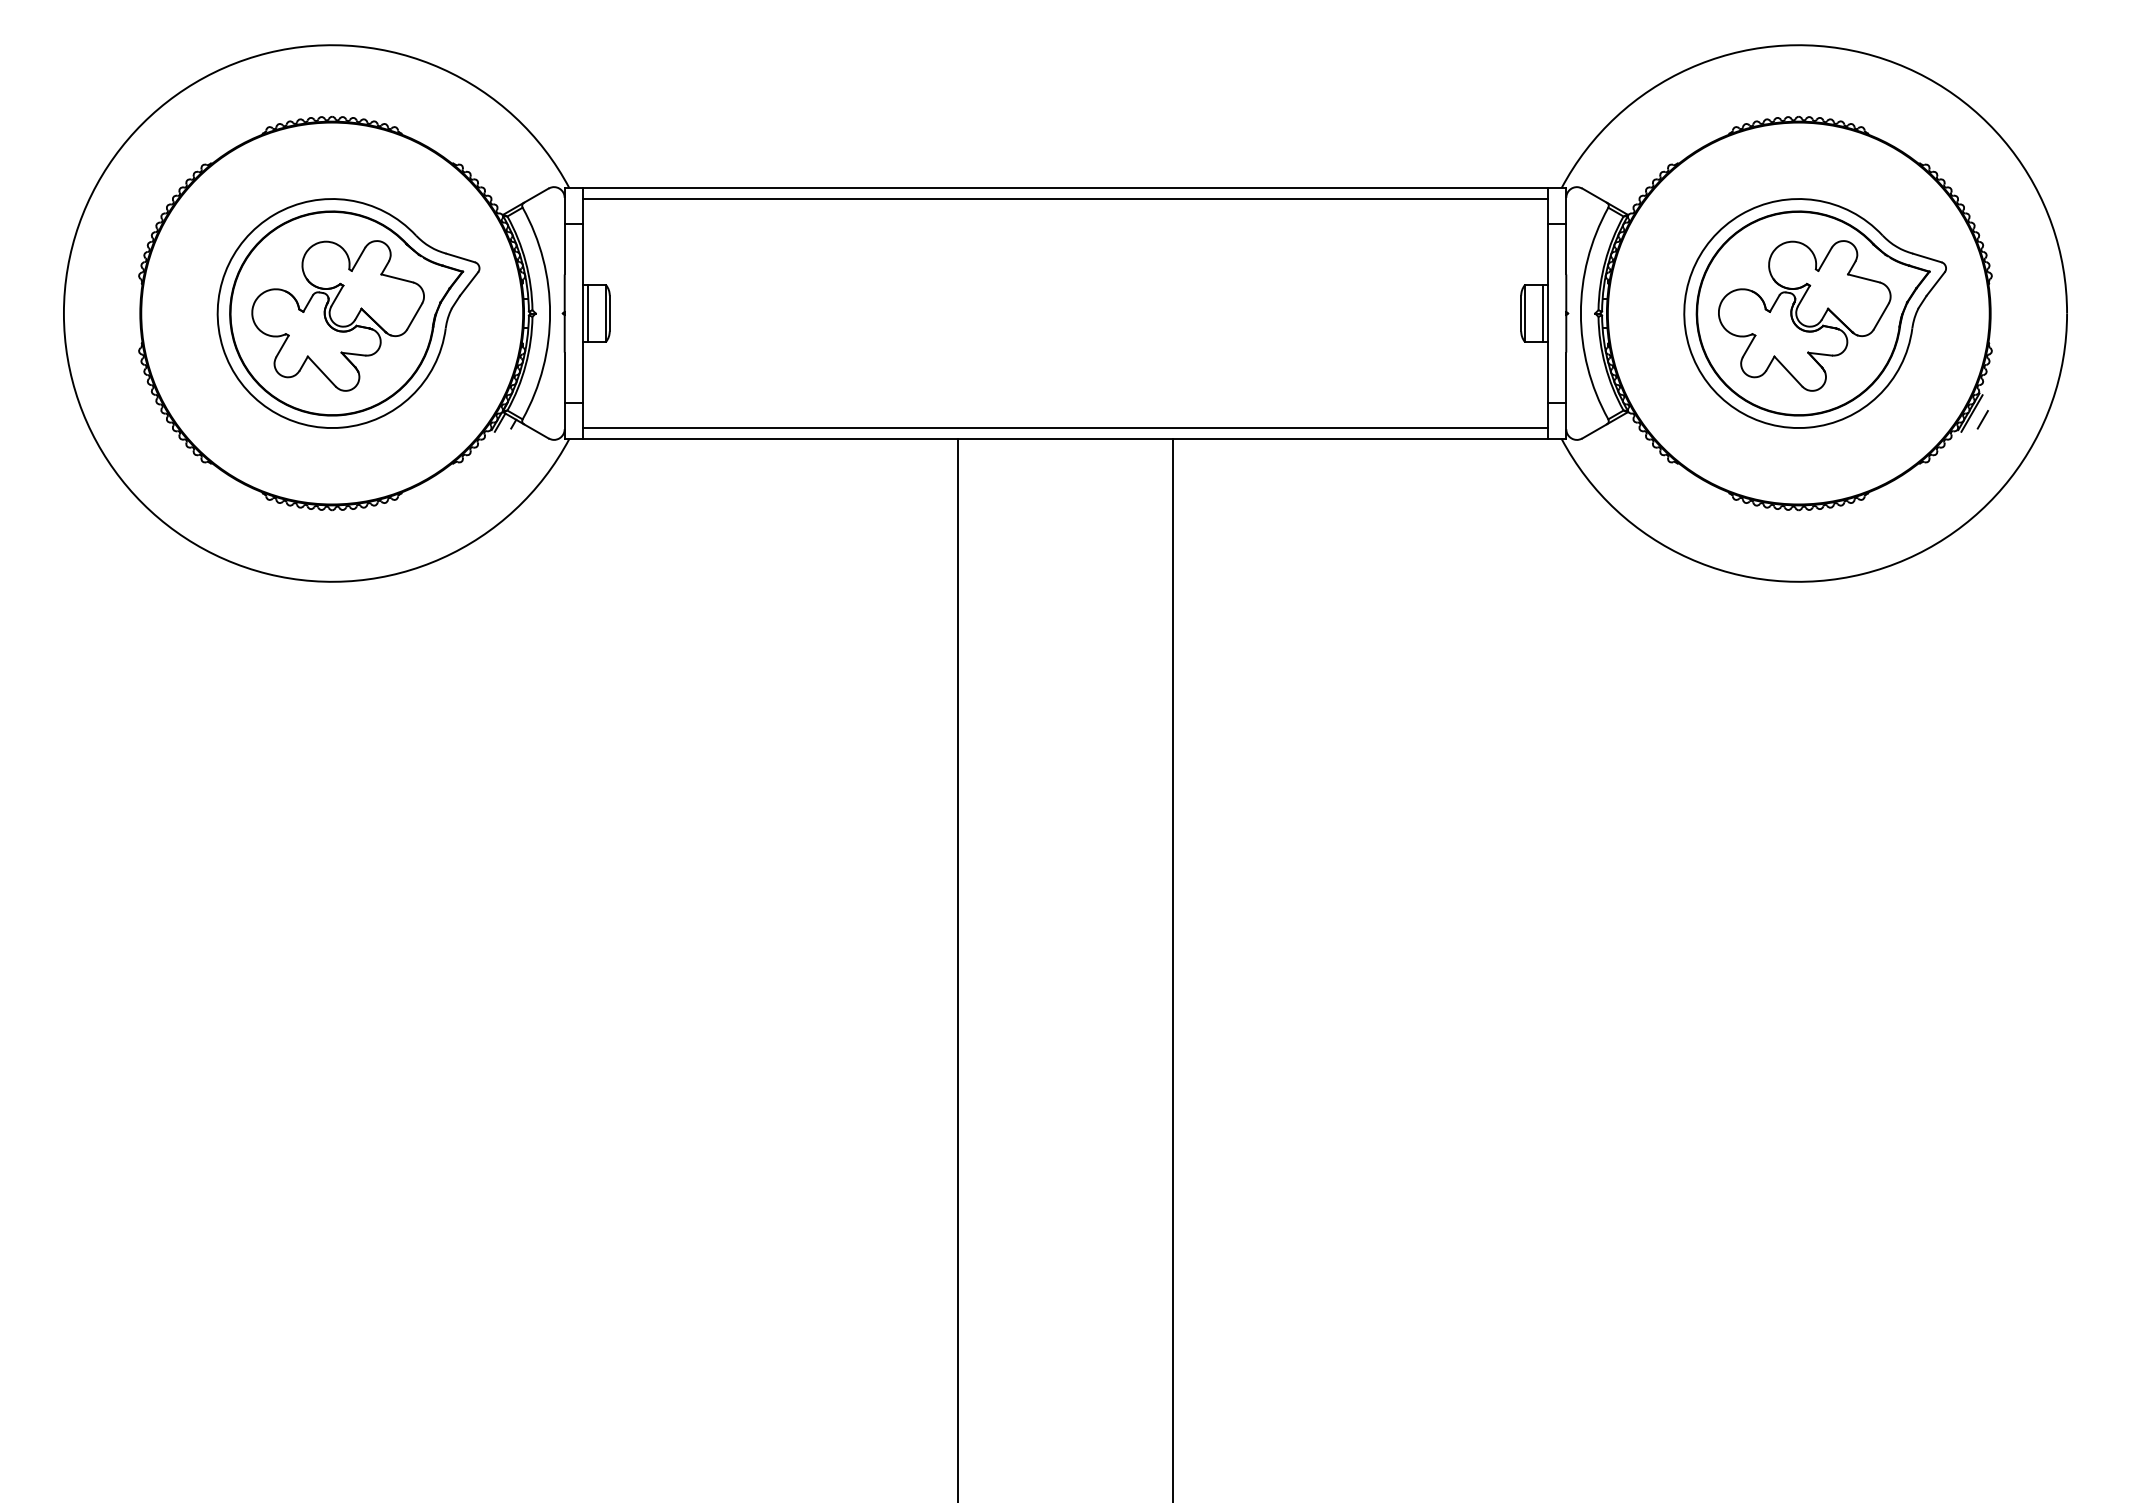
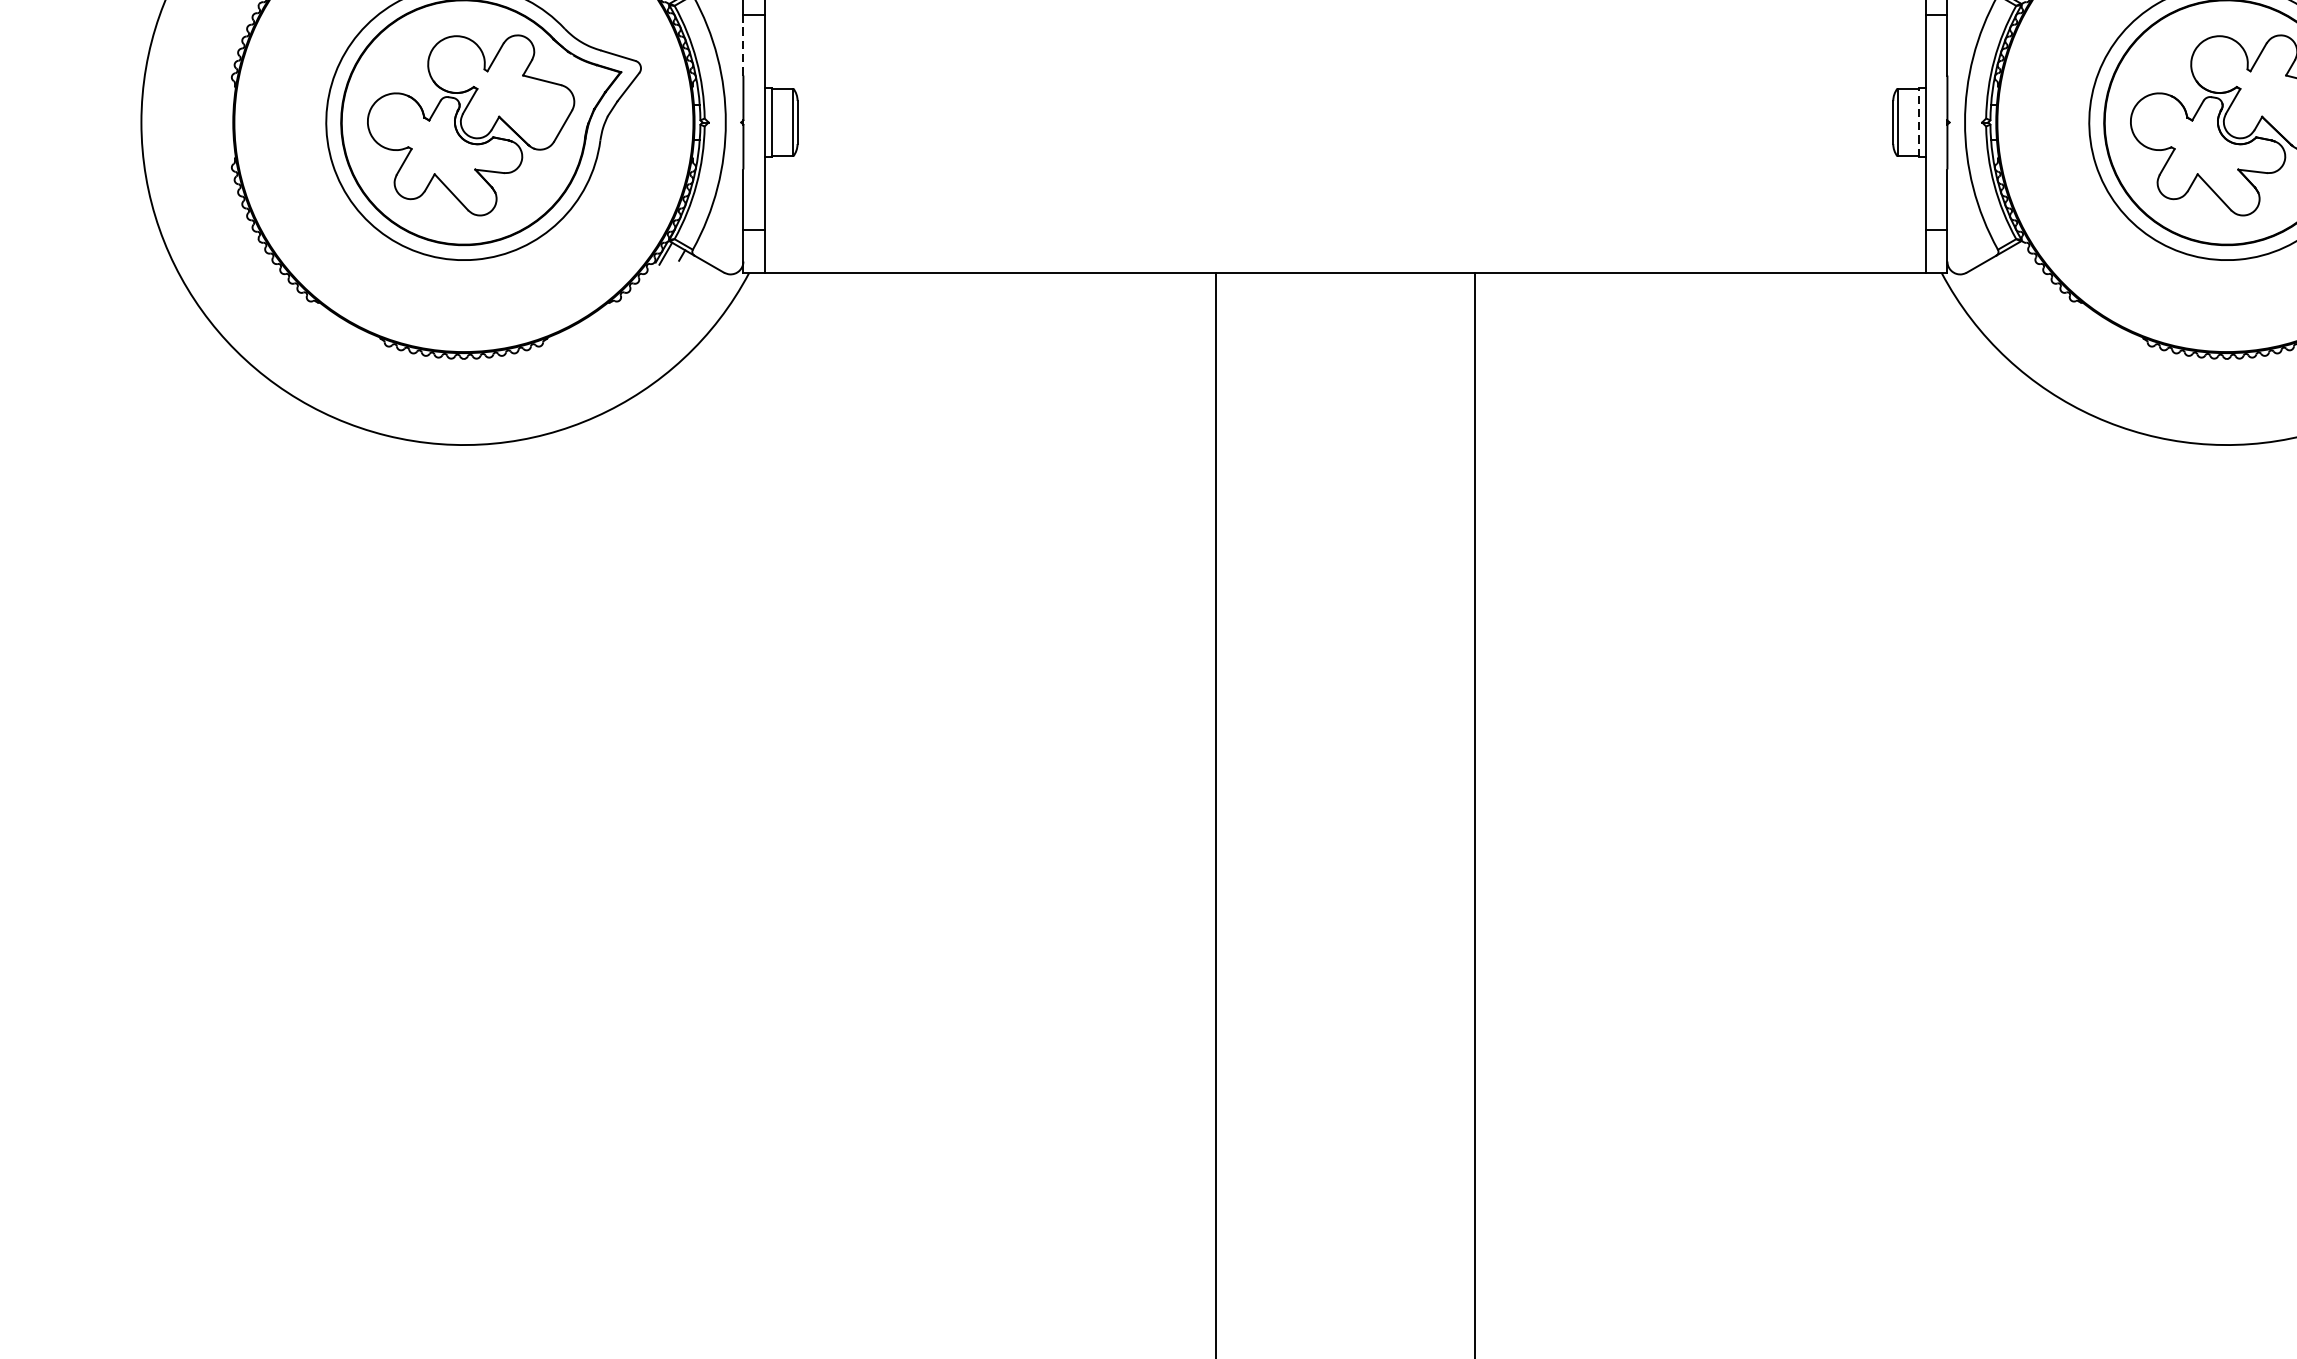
line: (564, 248) -> (743, 44), solid -> dashed
line: (1542, 313) -> (1918, 122), solid -> dashed
line: (1065, 428) -> (1345, 260), removed

